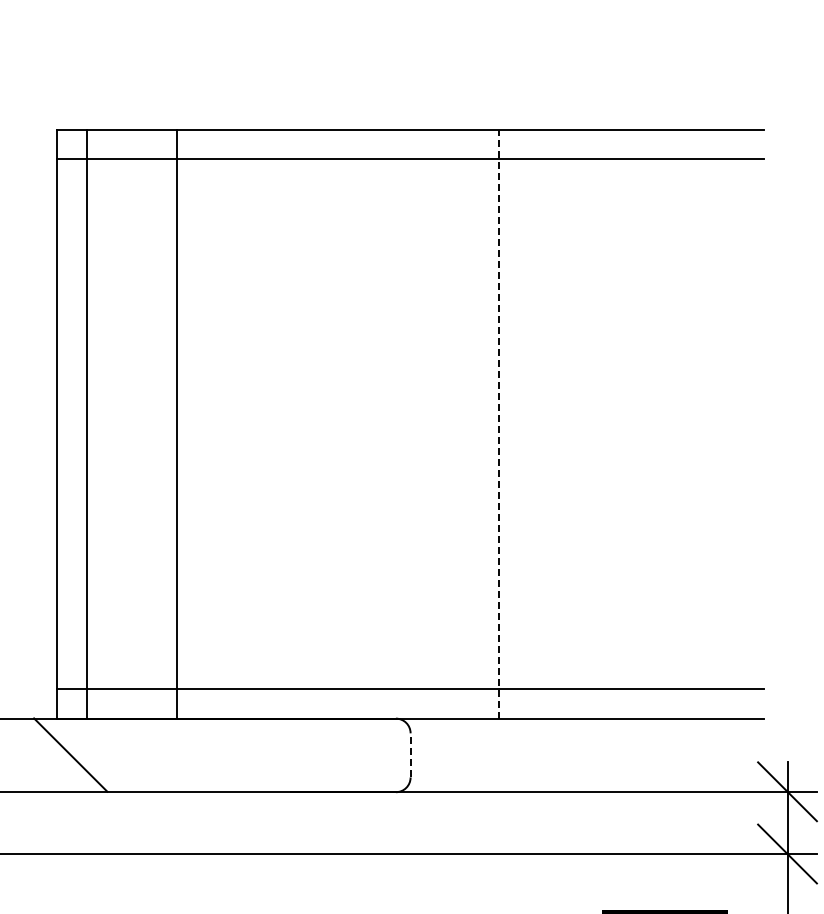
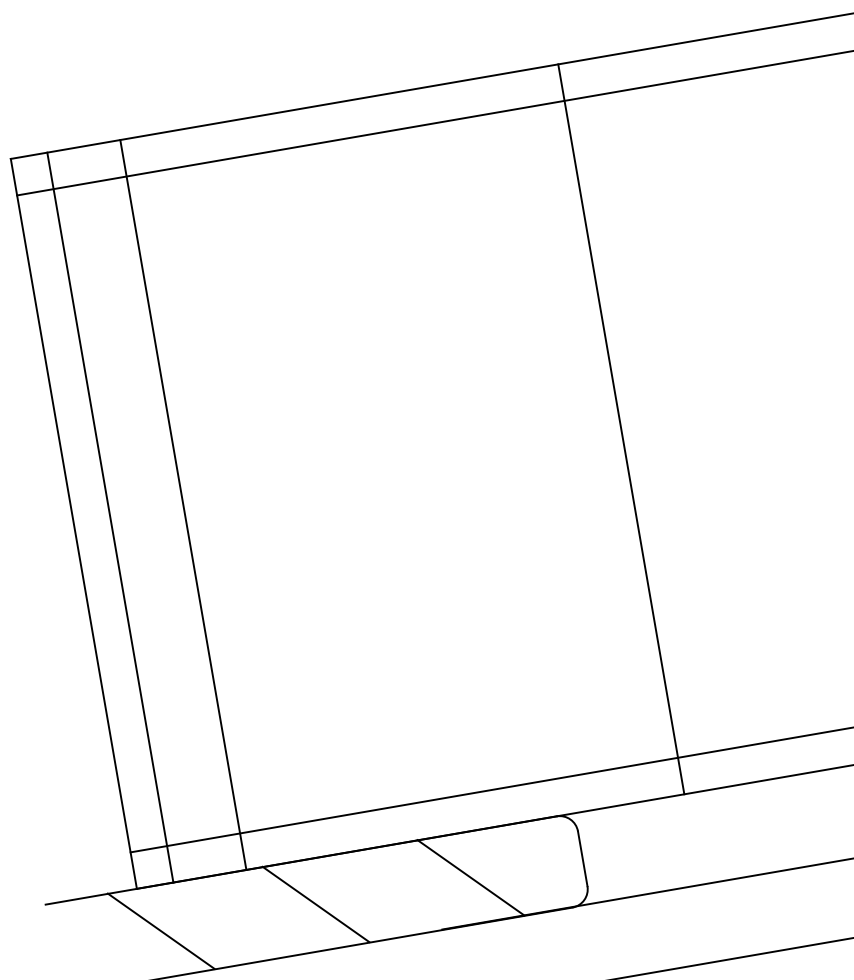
line: (498, 423) -> (620, 428), dashed -> solid
line: (176, 424) -> (183, 505), moved
line: (195, 754) -> (315, 903), added
line: (320, 754) -> (470, 877), added
line: (410, 754) -> (582, 857), dashed -> solid

